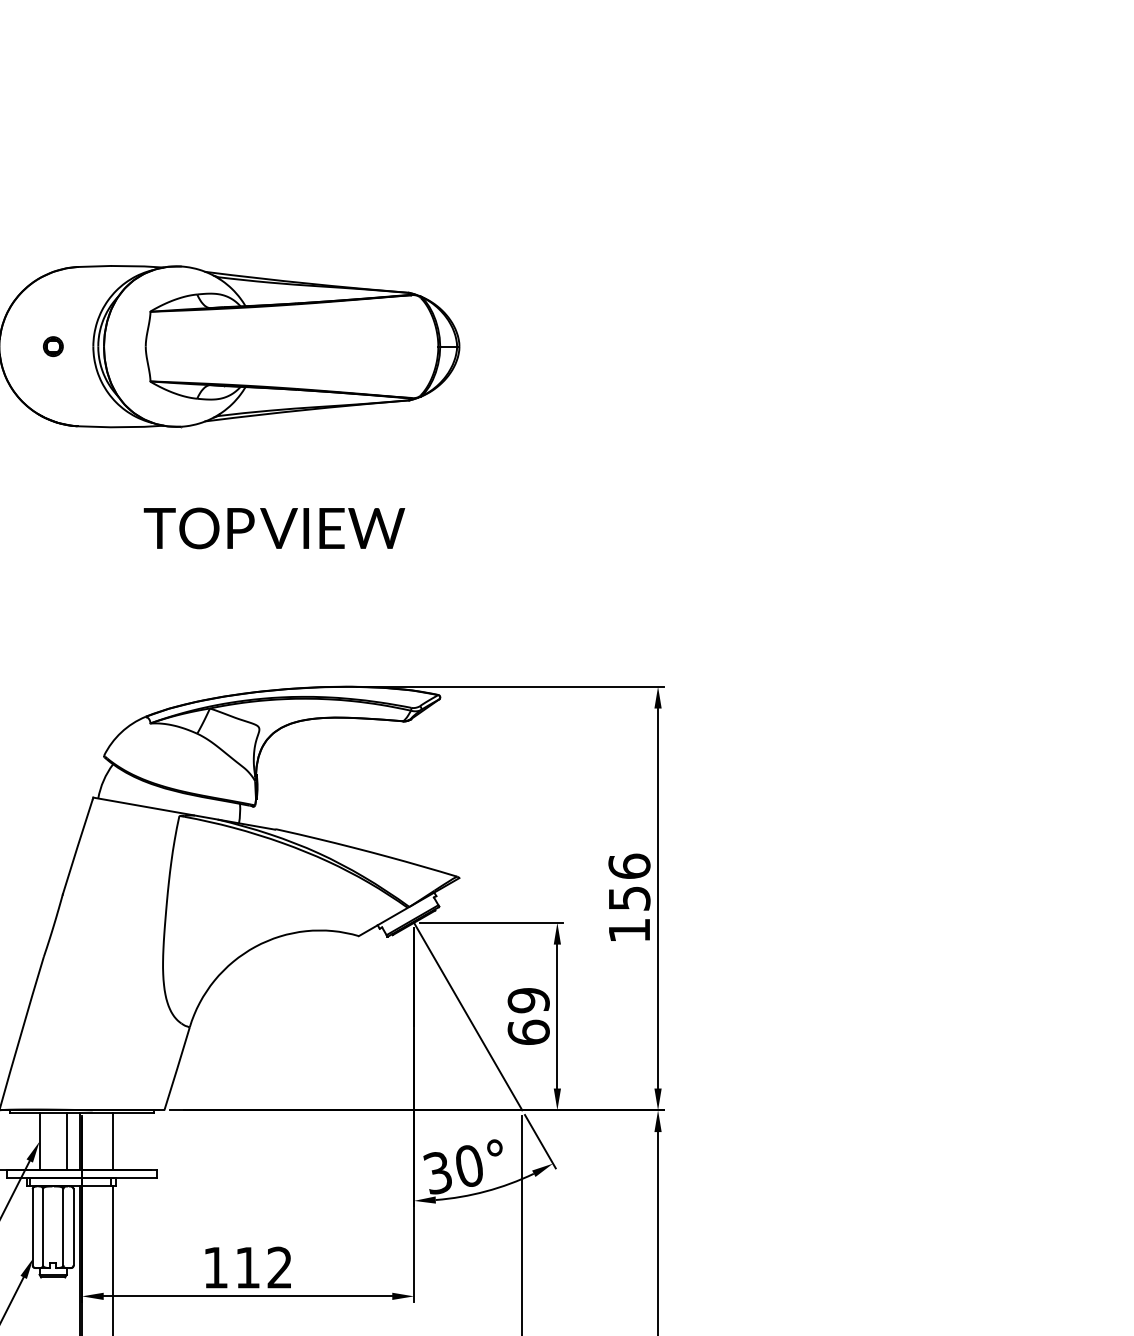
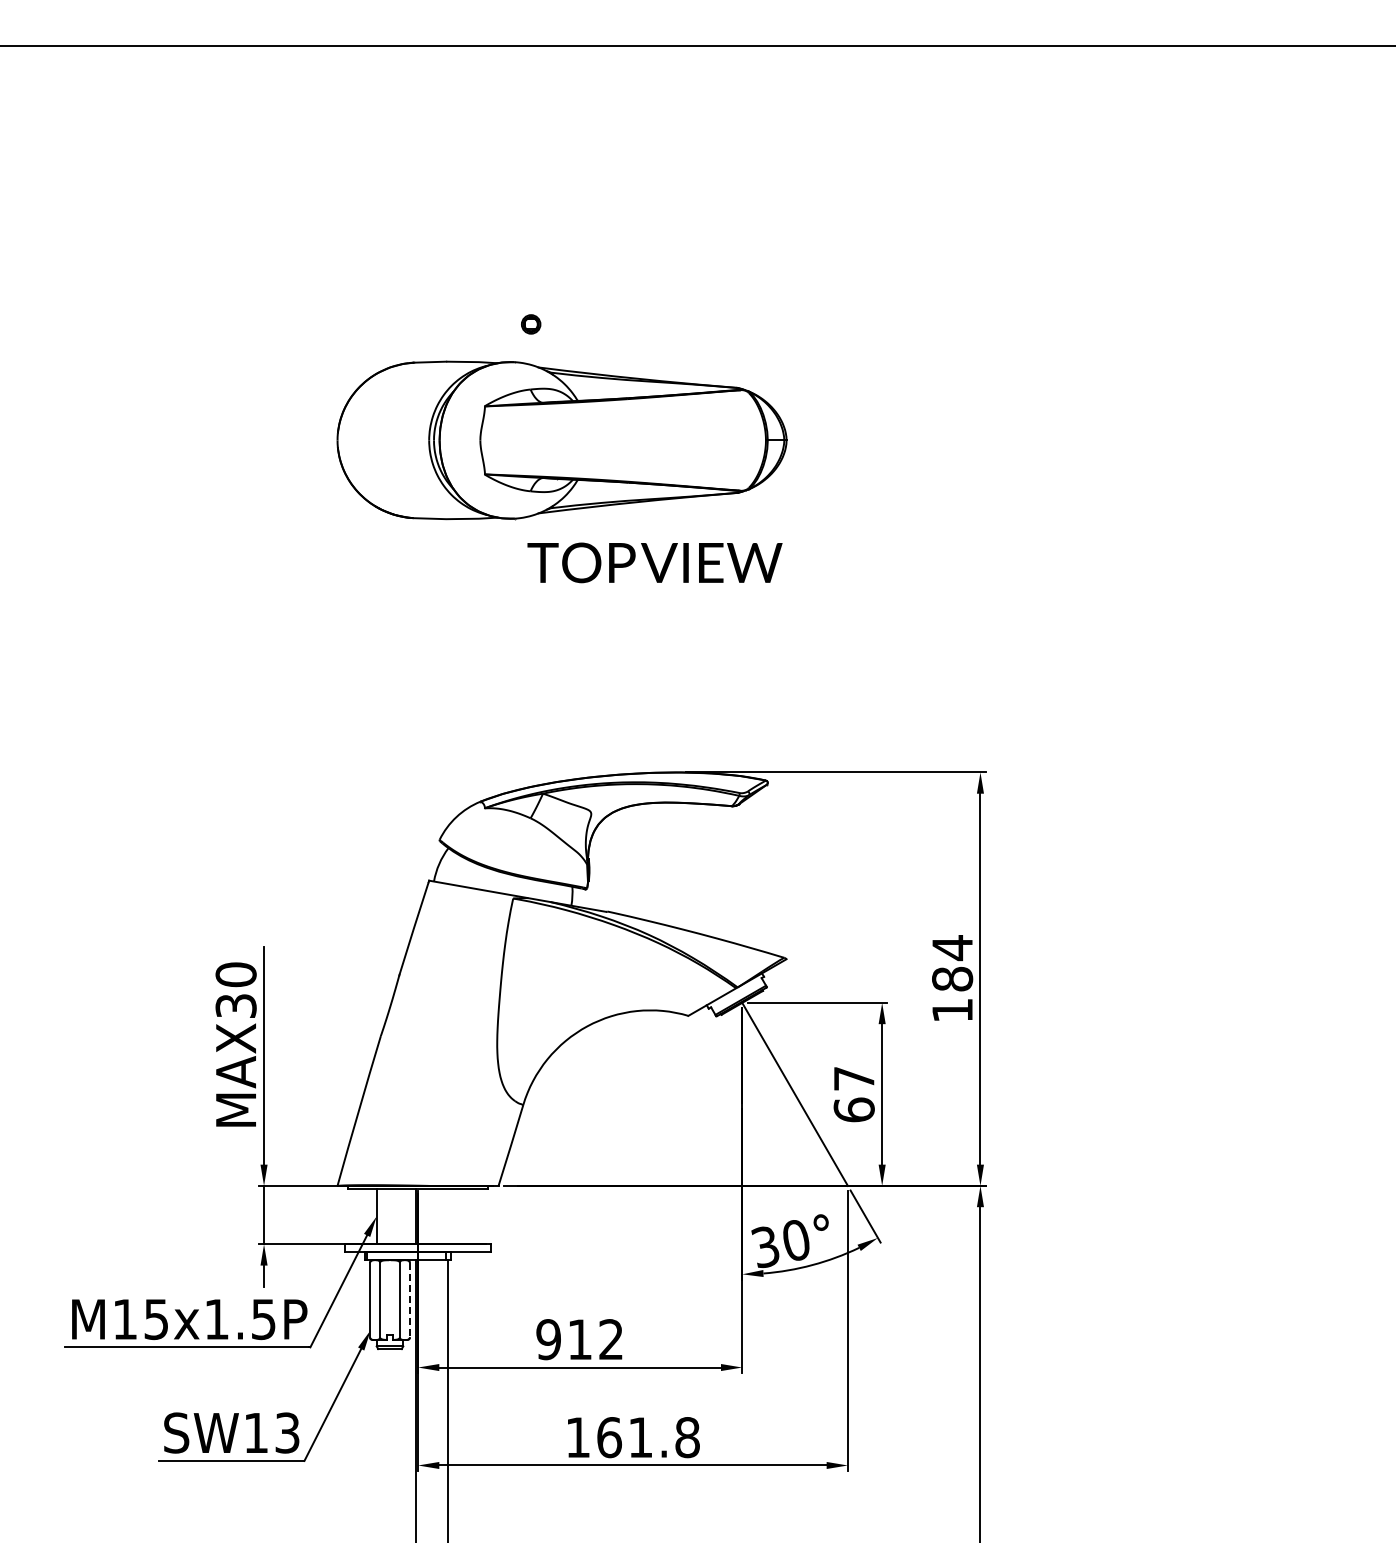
part: (53, 346) -> (531, 324), moved
text: (273, 528) -> (654, 562), moved
text: (629, 882) -> (952, 963), 156 -> 184
text: (528, 1000) -> (853, 1078), 69 -> 67
line: (67, 1141) -> (403, 1216), removed
line: (113, 1141) -> (448, 1216), removed
line: (73, 1227) -> (409, 1300), solid -> dashed
text: (215, 1267) -> (548, 1339), 112 -> 912

